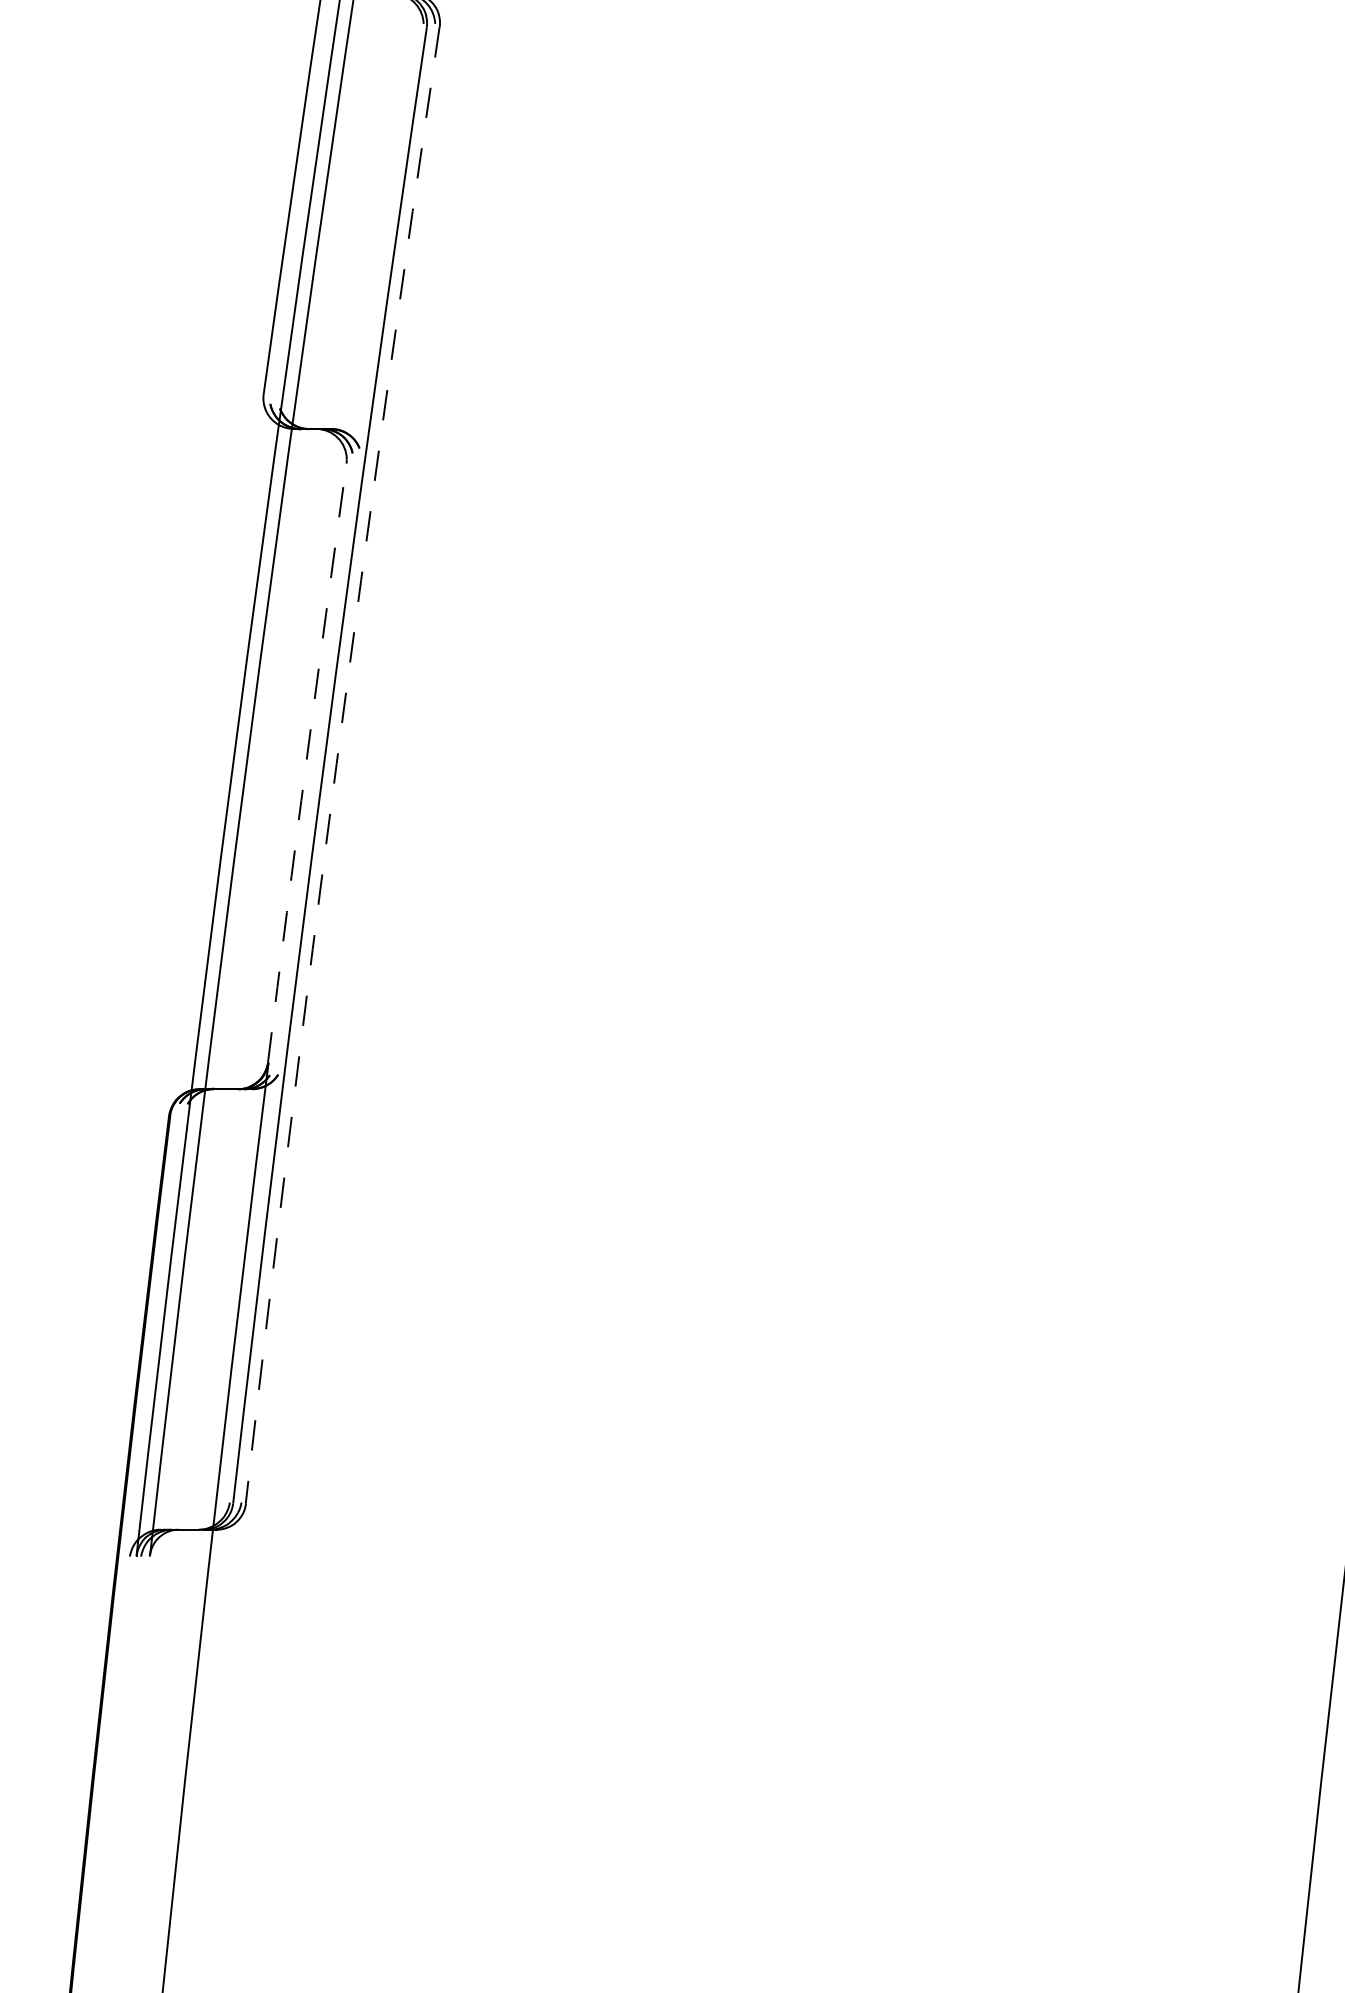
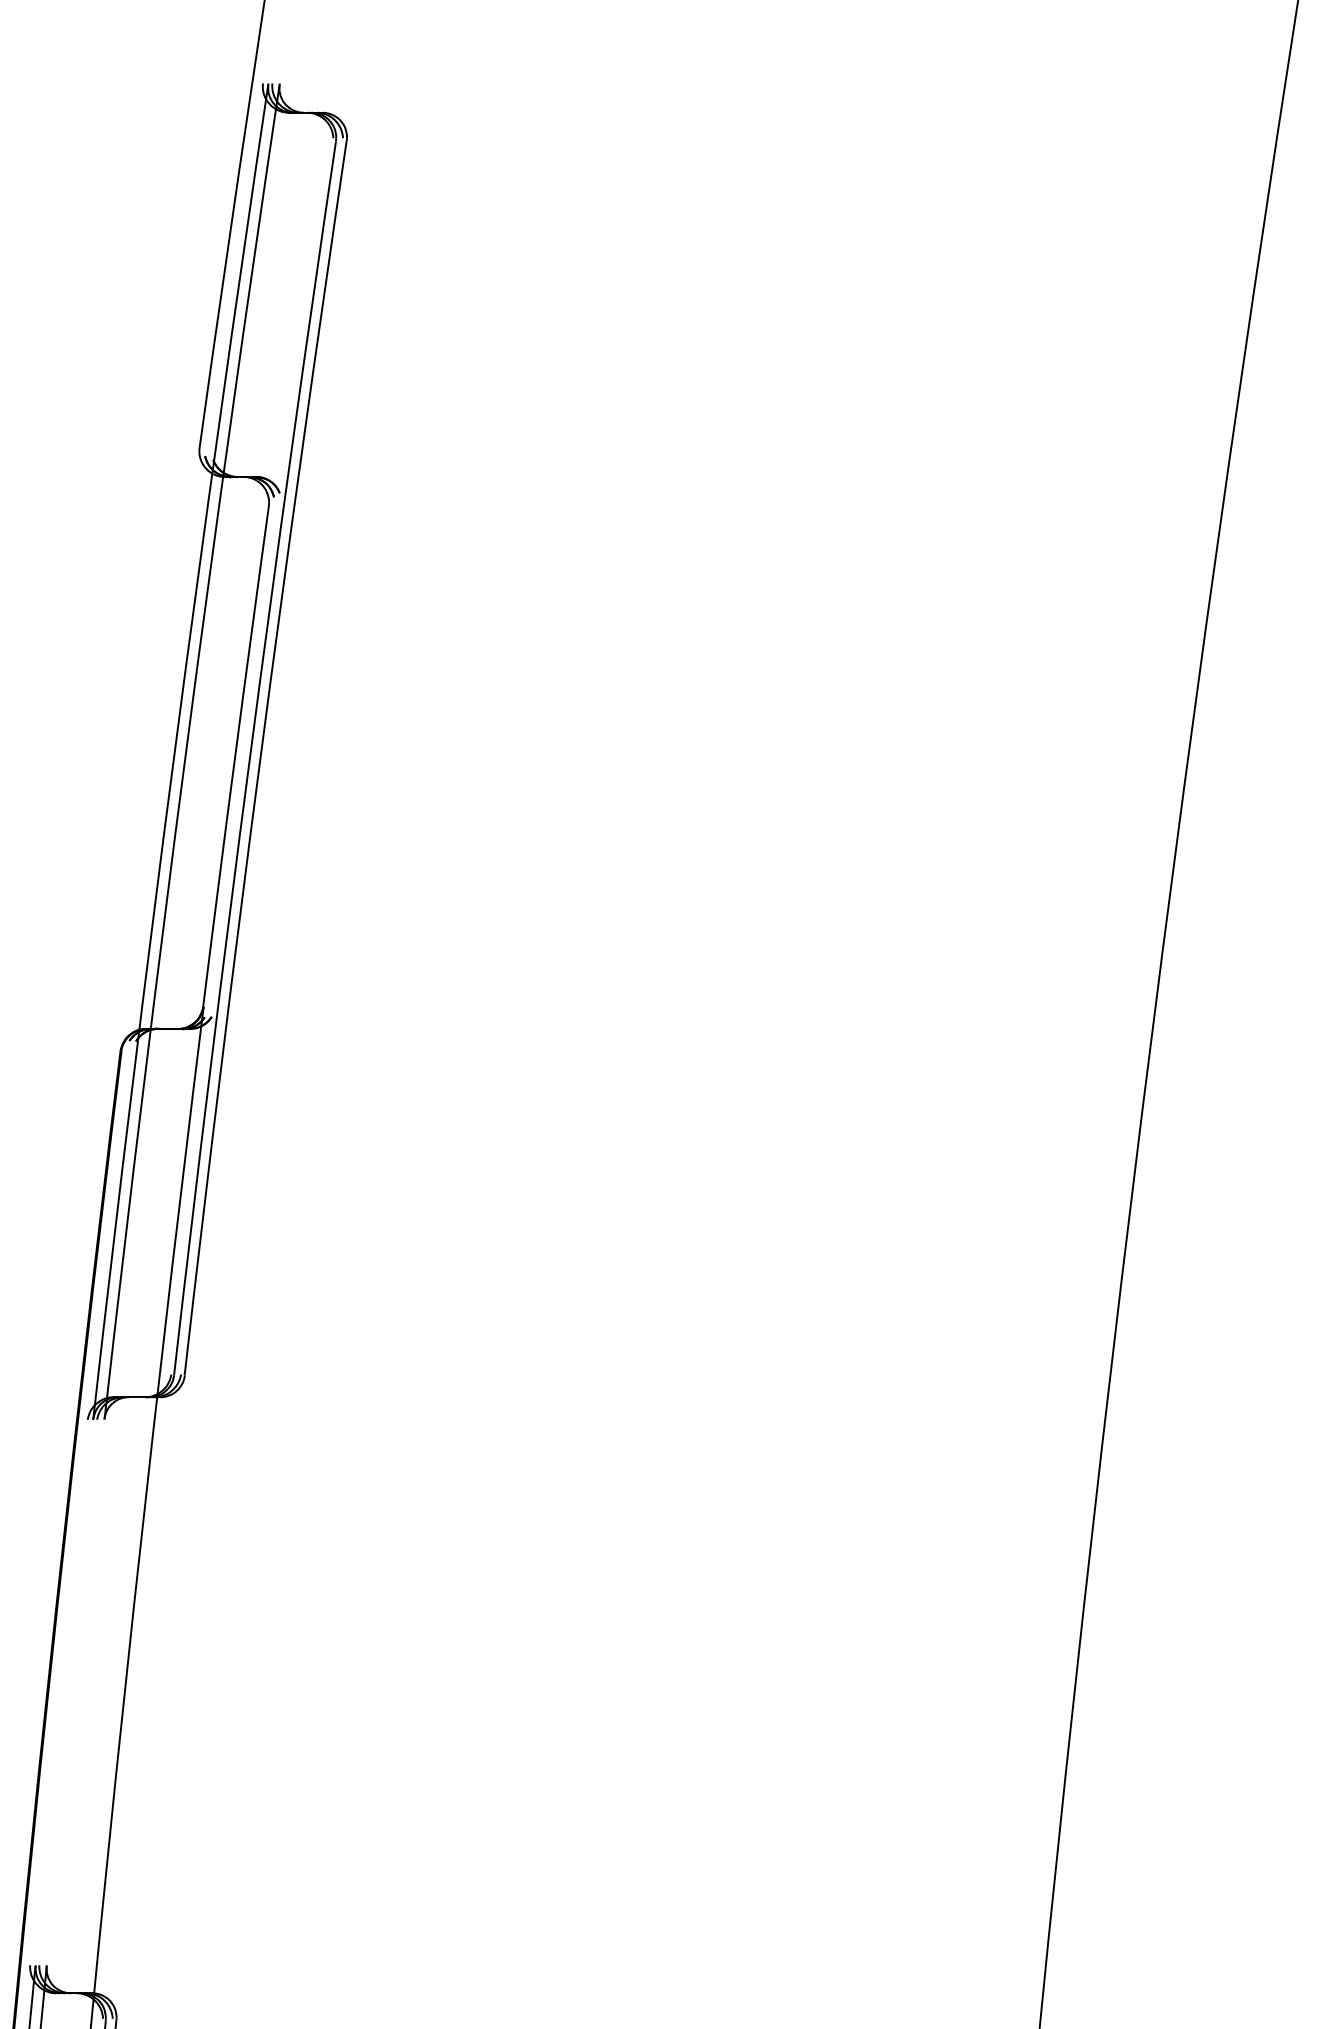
arc: (306, 763) -> (235, 756), dashed -> solid
arc: (336, 764) -> (260, 757), dashed -> solid

